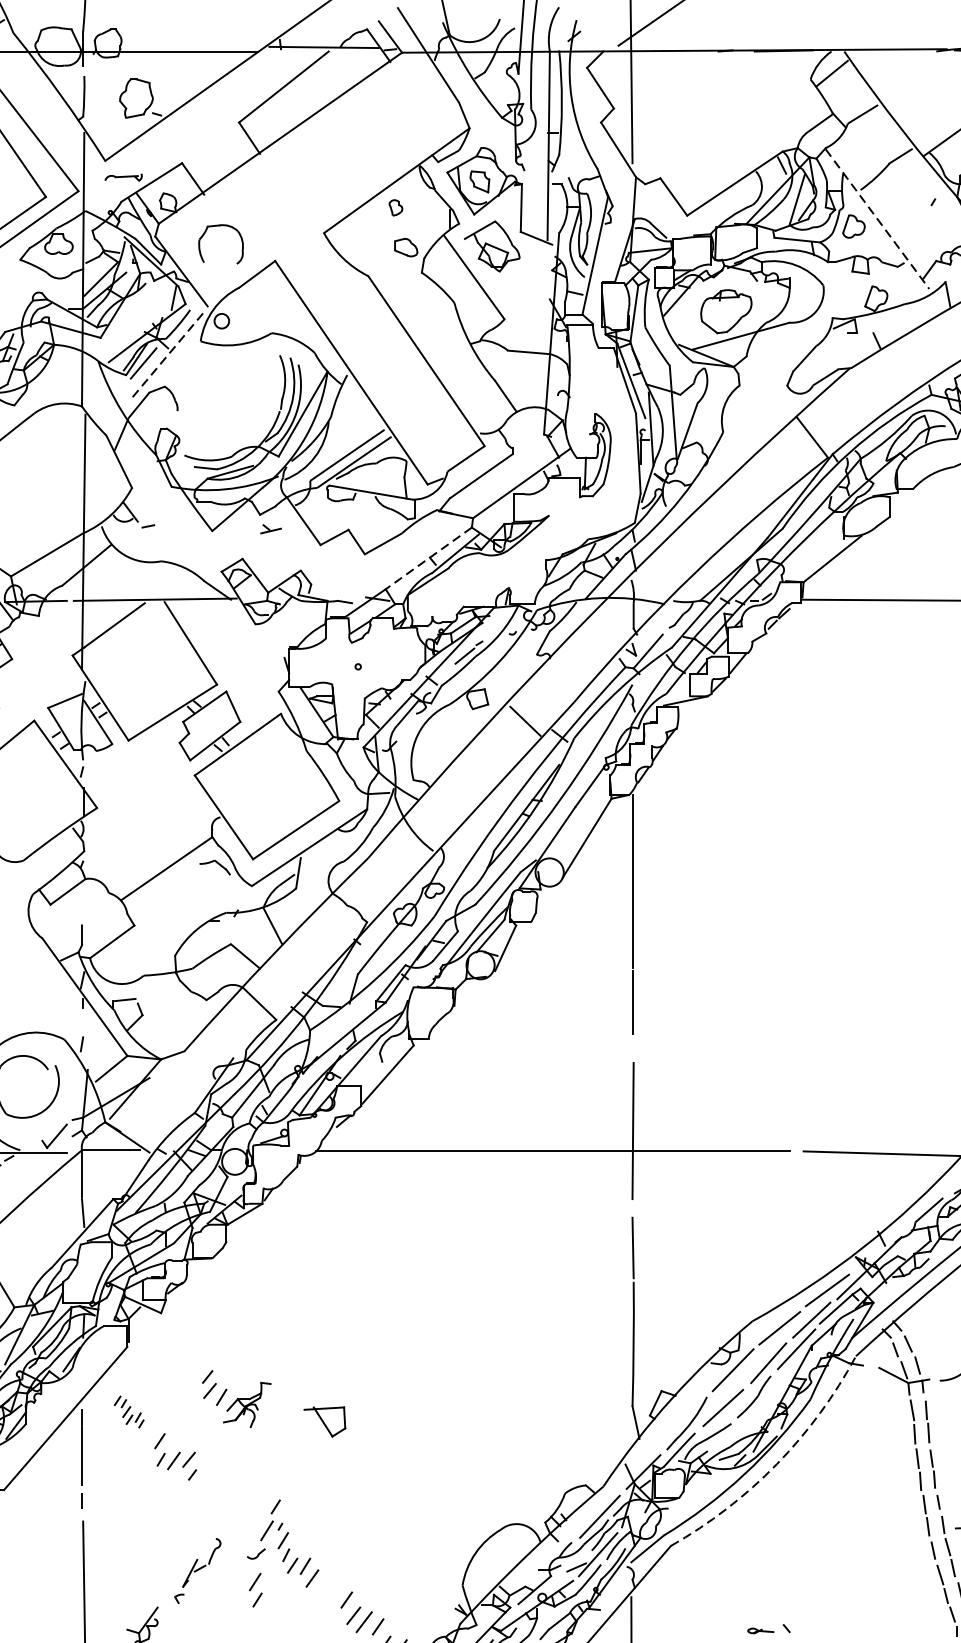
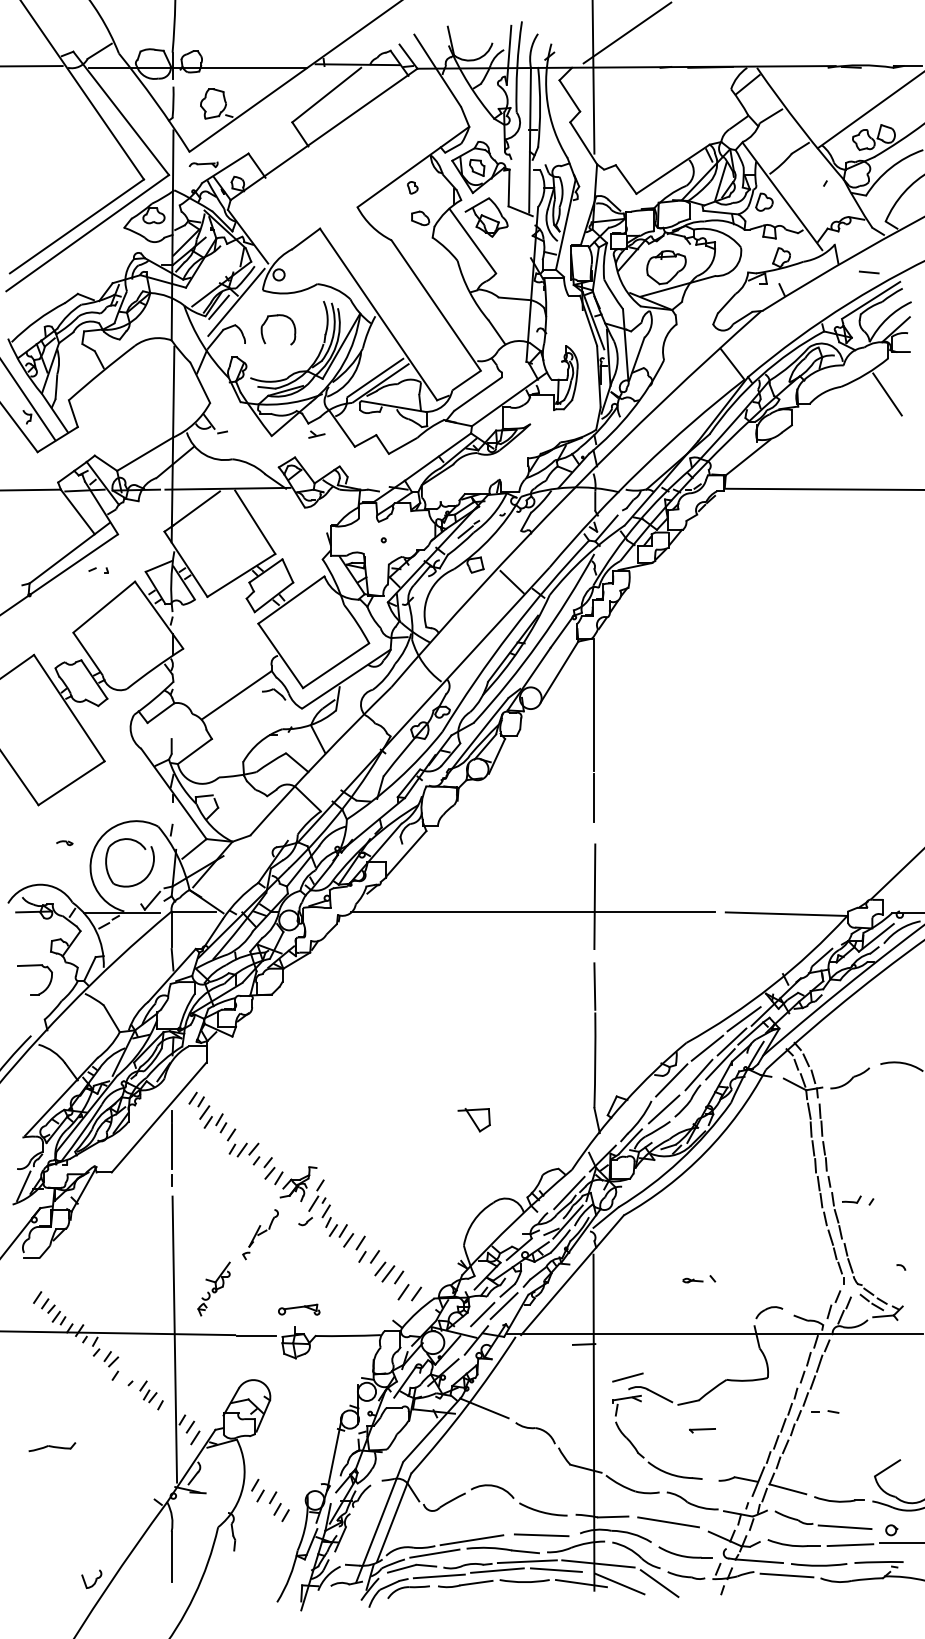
line: (877, 219) -> (782, 196), dashed -> solid
part: (221, 226) -> (278, 316), moved
line: (166, 357) -> (236, 302), dashed -> solid
line: (429, 558) -> (438, 457), dashed -> solid
part: (236, 1398) -> (290, 1179), moved
part: (128, 1412) -> (207, 1112), size x1.67
part: (323, 1422) -> (473, 1120), moved
arc: (777, 1464) -> (705, 1152), dashed -> solid
part: (254, 1589) -> (360, 1248), moved

